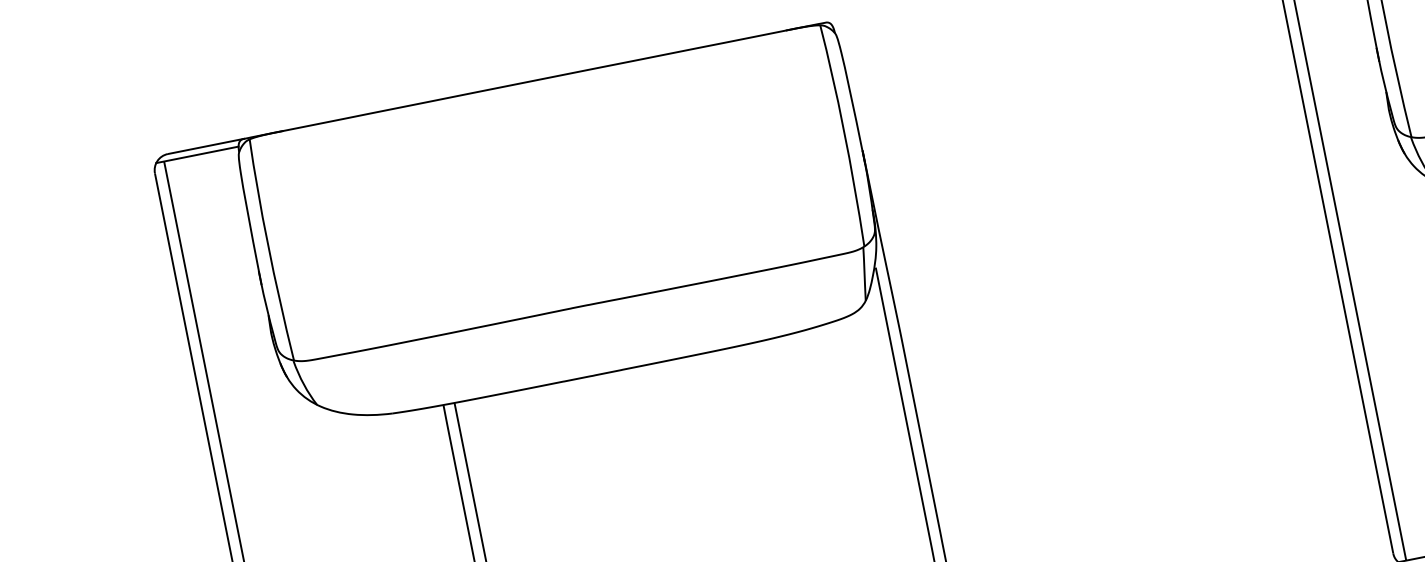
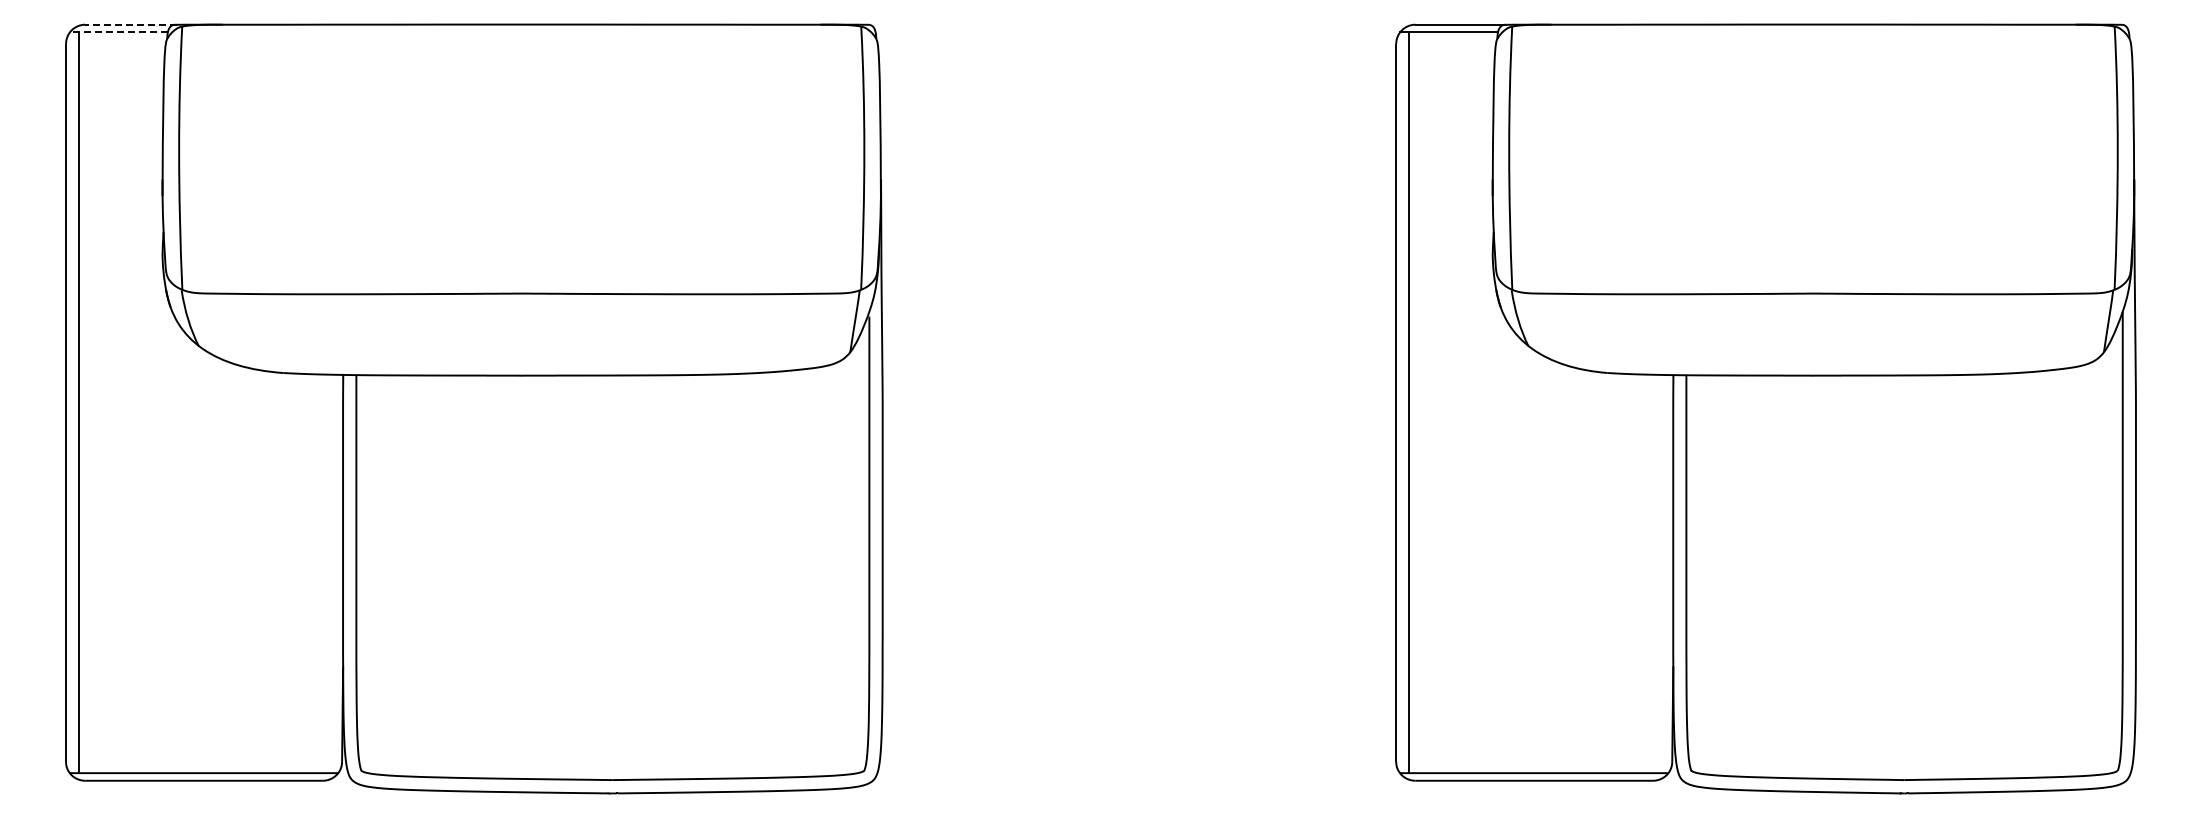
line: (206, 146) -> (131, 24), solid -> dashed
line: (197, 155) -> (118, 32), solid -> dashed

